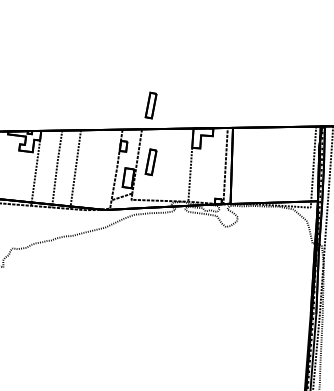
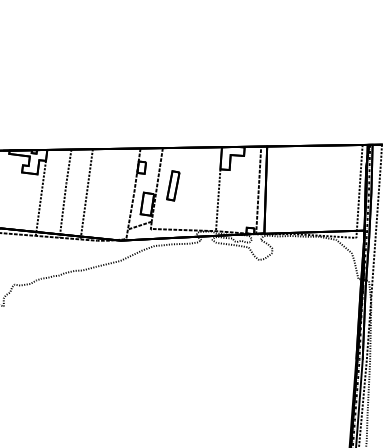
part: (151, 105) -> (173, 120), removed

